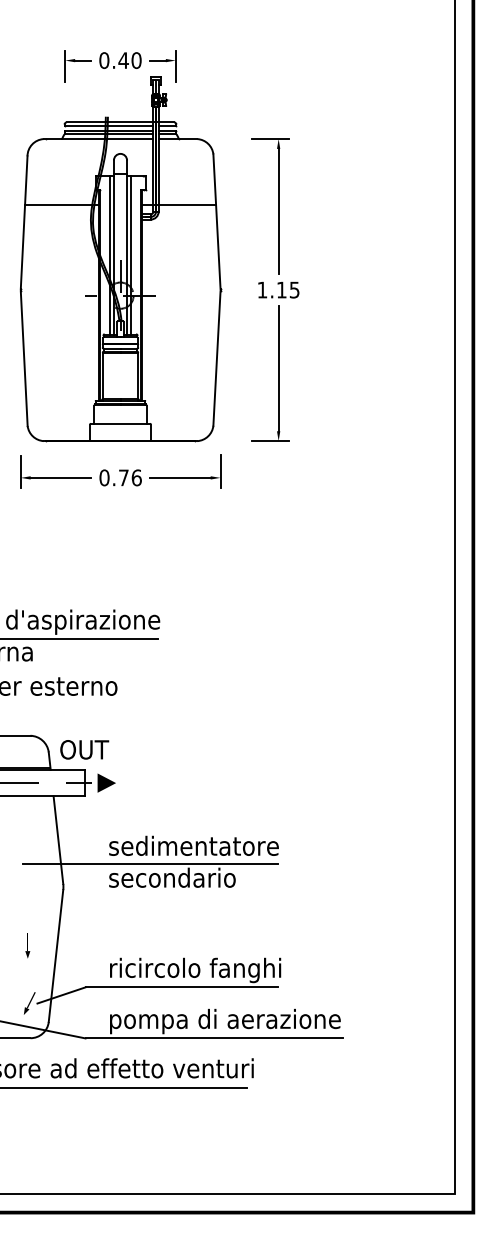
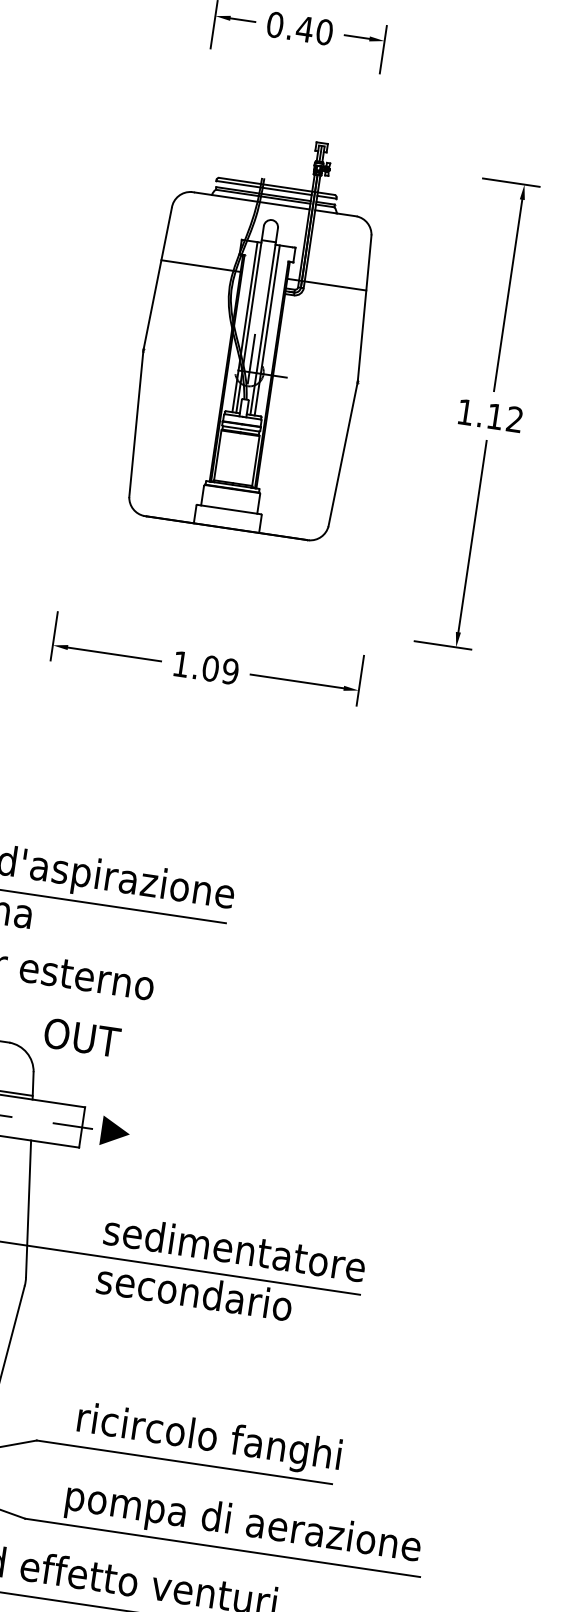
part: (120, 259) -> (255, 333), size x0.7
text: (294, 289) -> (514, 418), 1.15 -> 1.12
text: (120, 477) -> (205, 667), 0.76 -> 1.09
text: (84, 749) -> (82, 1037), moved

